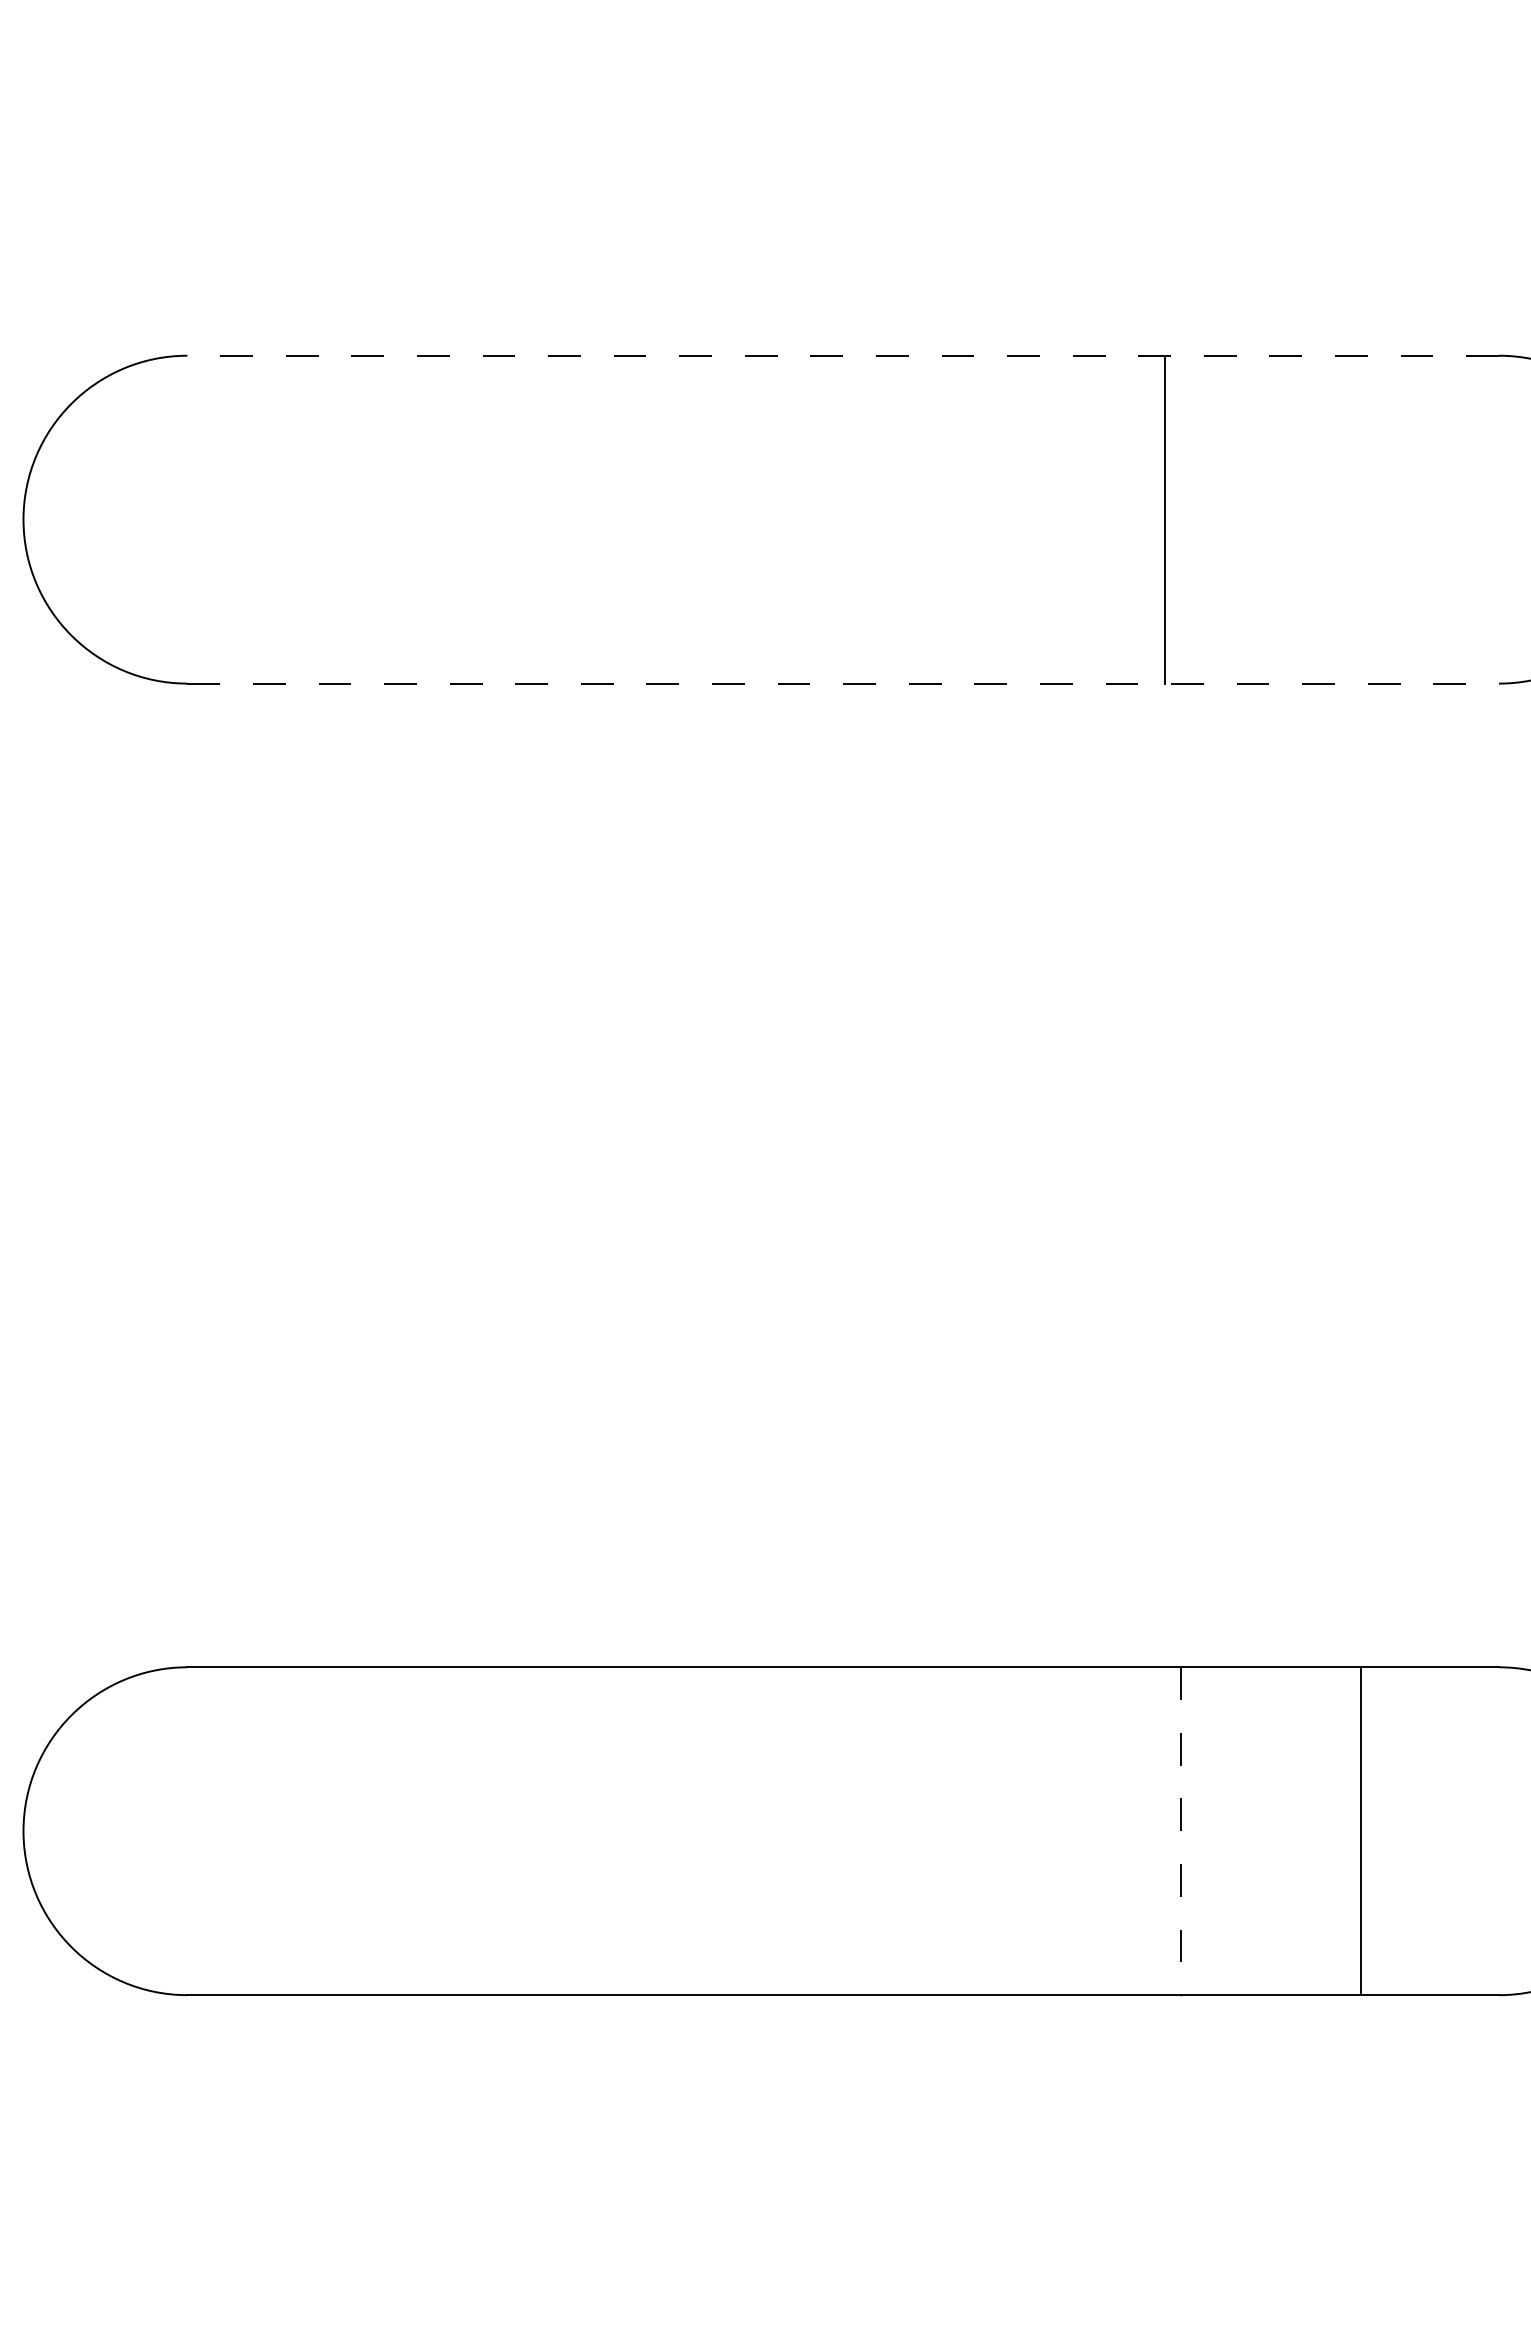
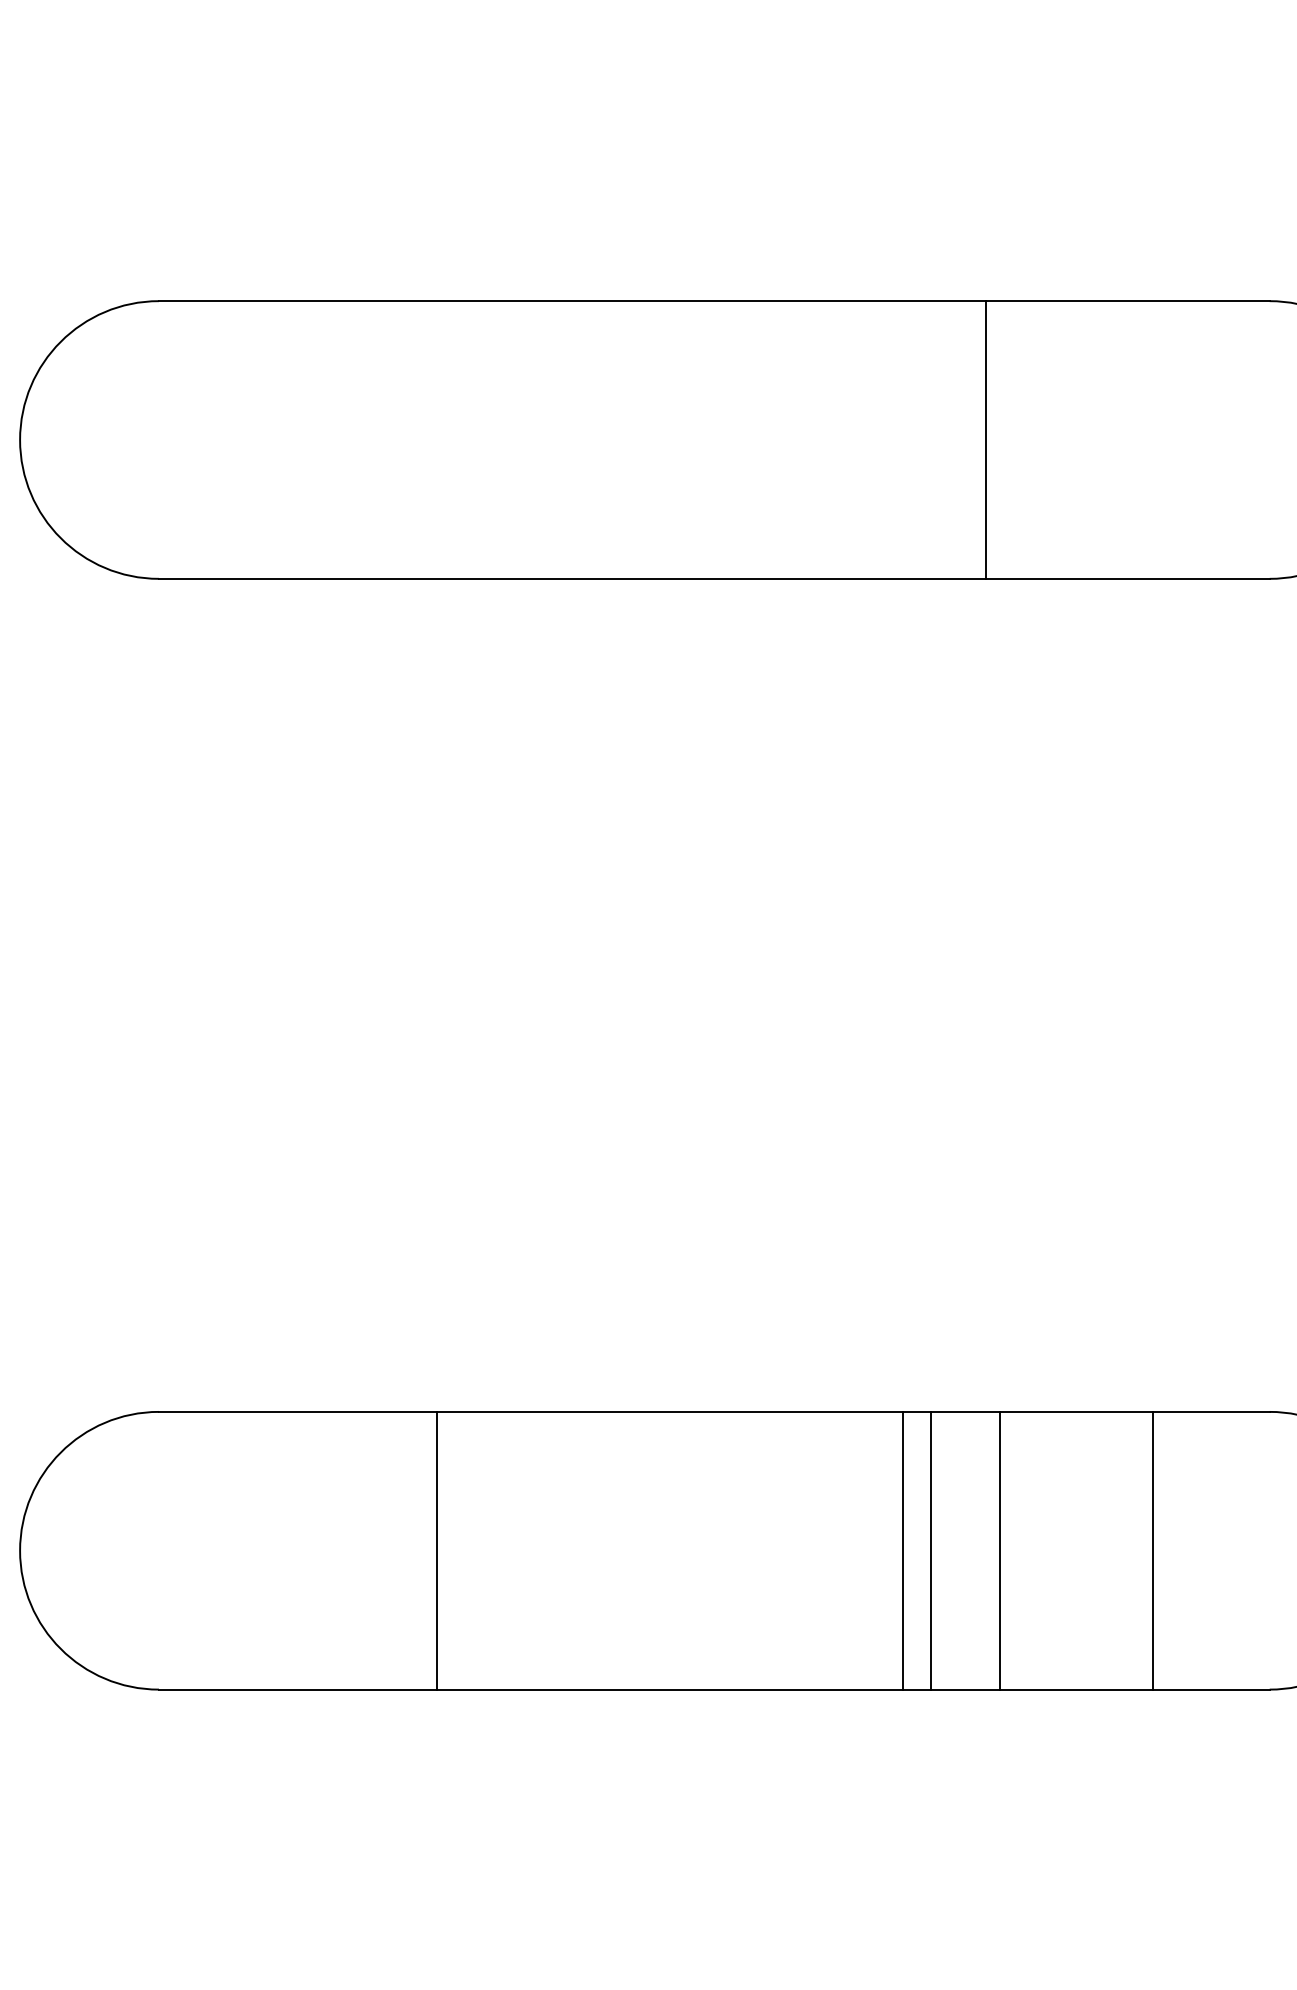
line: (843, 355) -> (714, 300), dashed -> solid
line: (843, 683) -> (714, 578), dashed -> solid
line: (515, 1831) -> (436, 1550), added
line: (1066, 1831) -> (903, 1550), added
line: (1098, 1831) -> (930, 1550), added
line: (1180, 1831) -> (999, 1550), dashed -> solid

